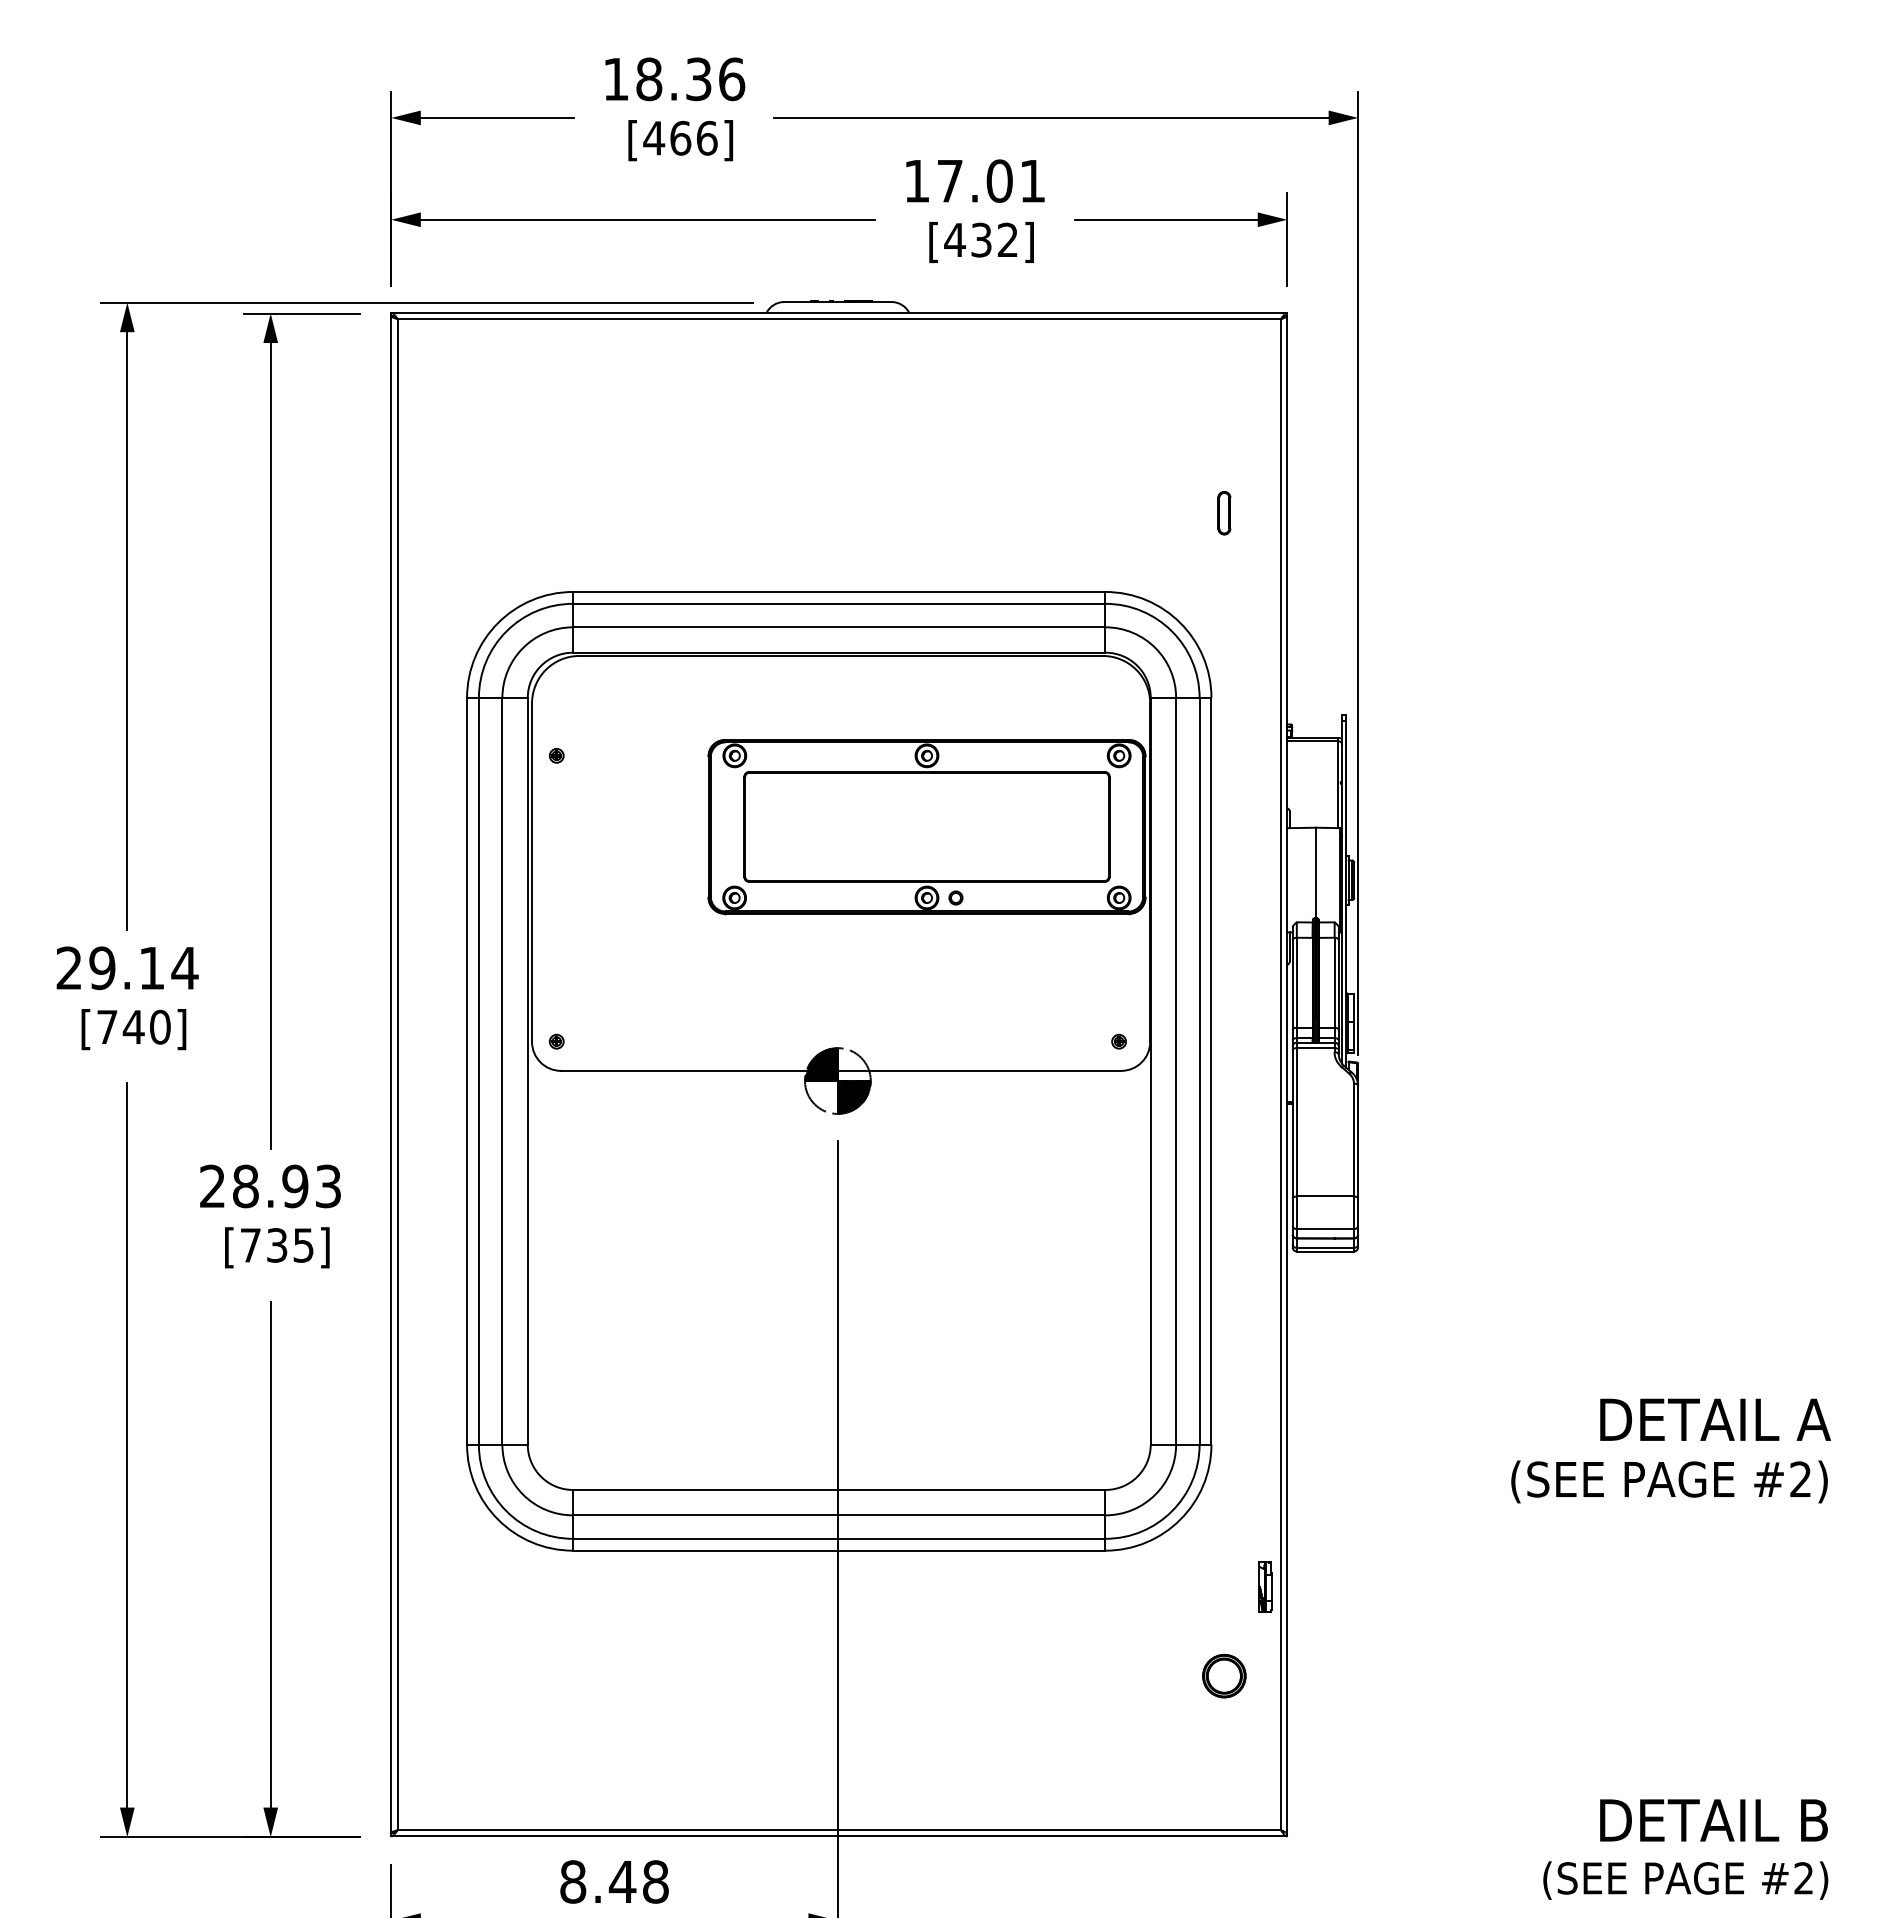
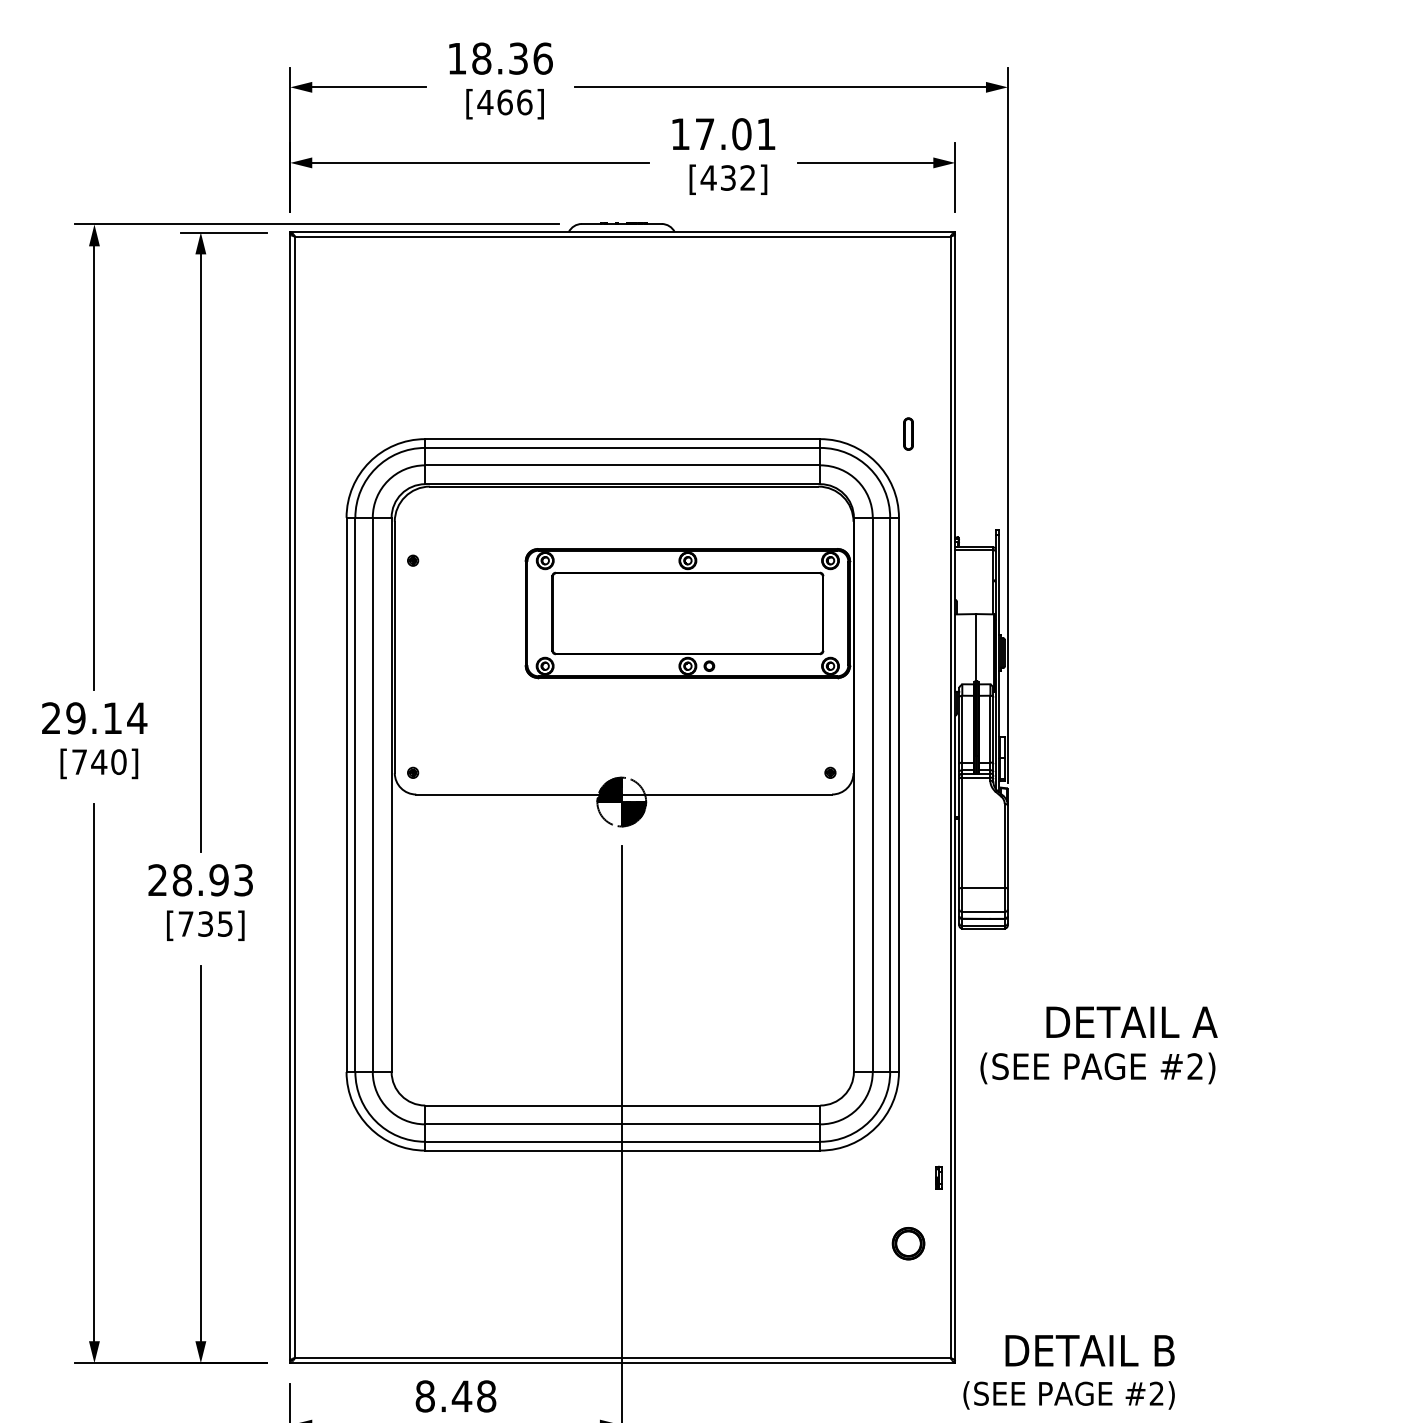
part: (1224, 513) -> (908, 434), moved
text: (1670, 1450) -> (1098, 1045), moved
part: (1265, 1586) -> (939, 1177), size x0.6
text: (1685, 1849) -> (1068, 1372), moved

